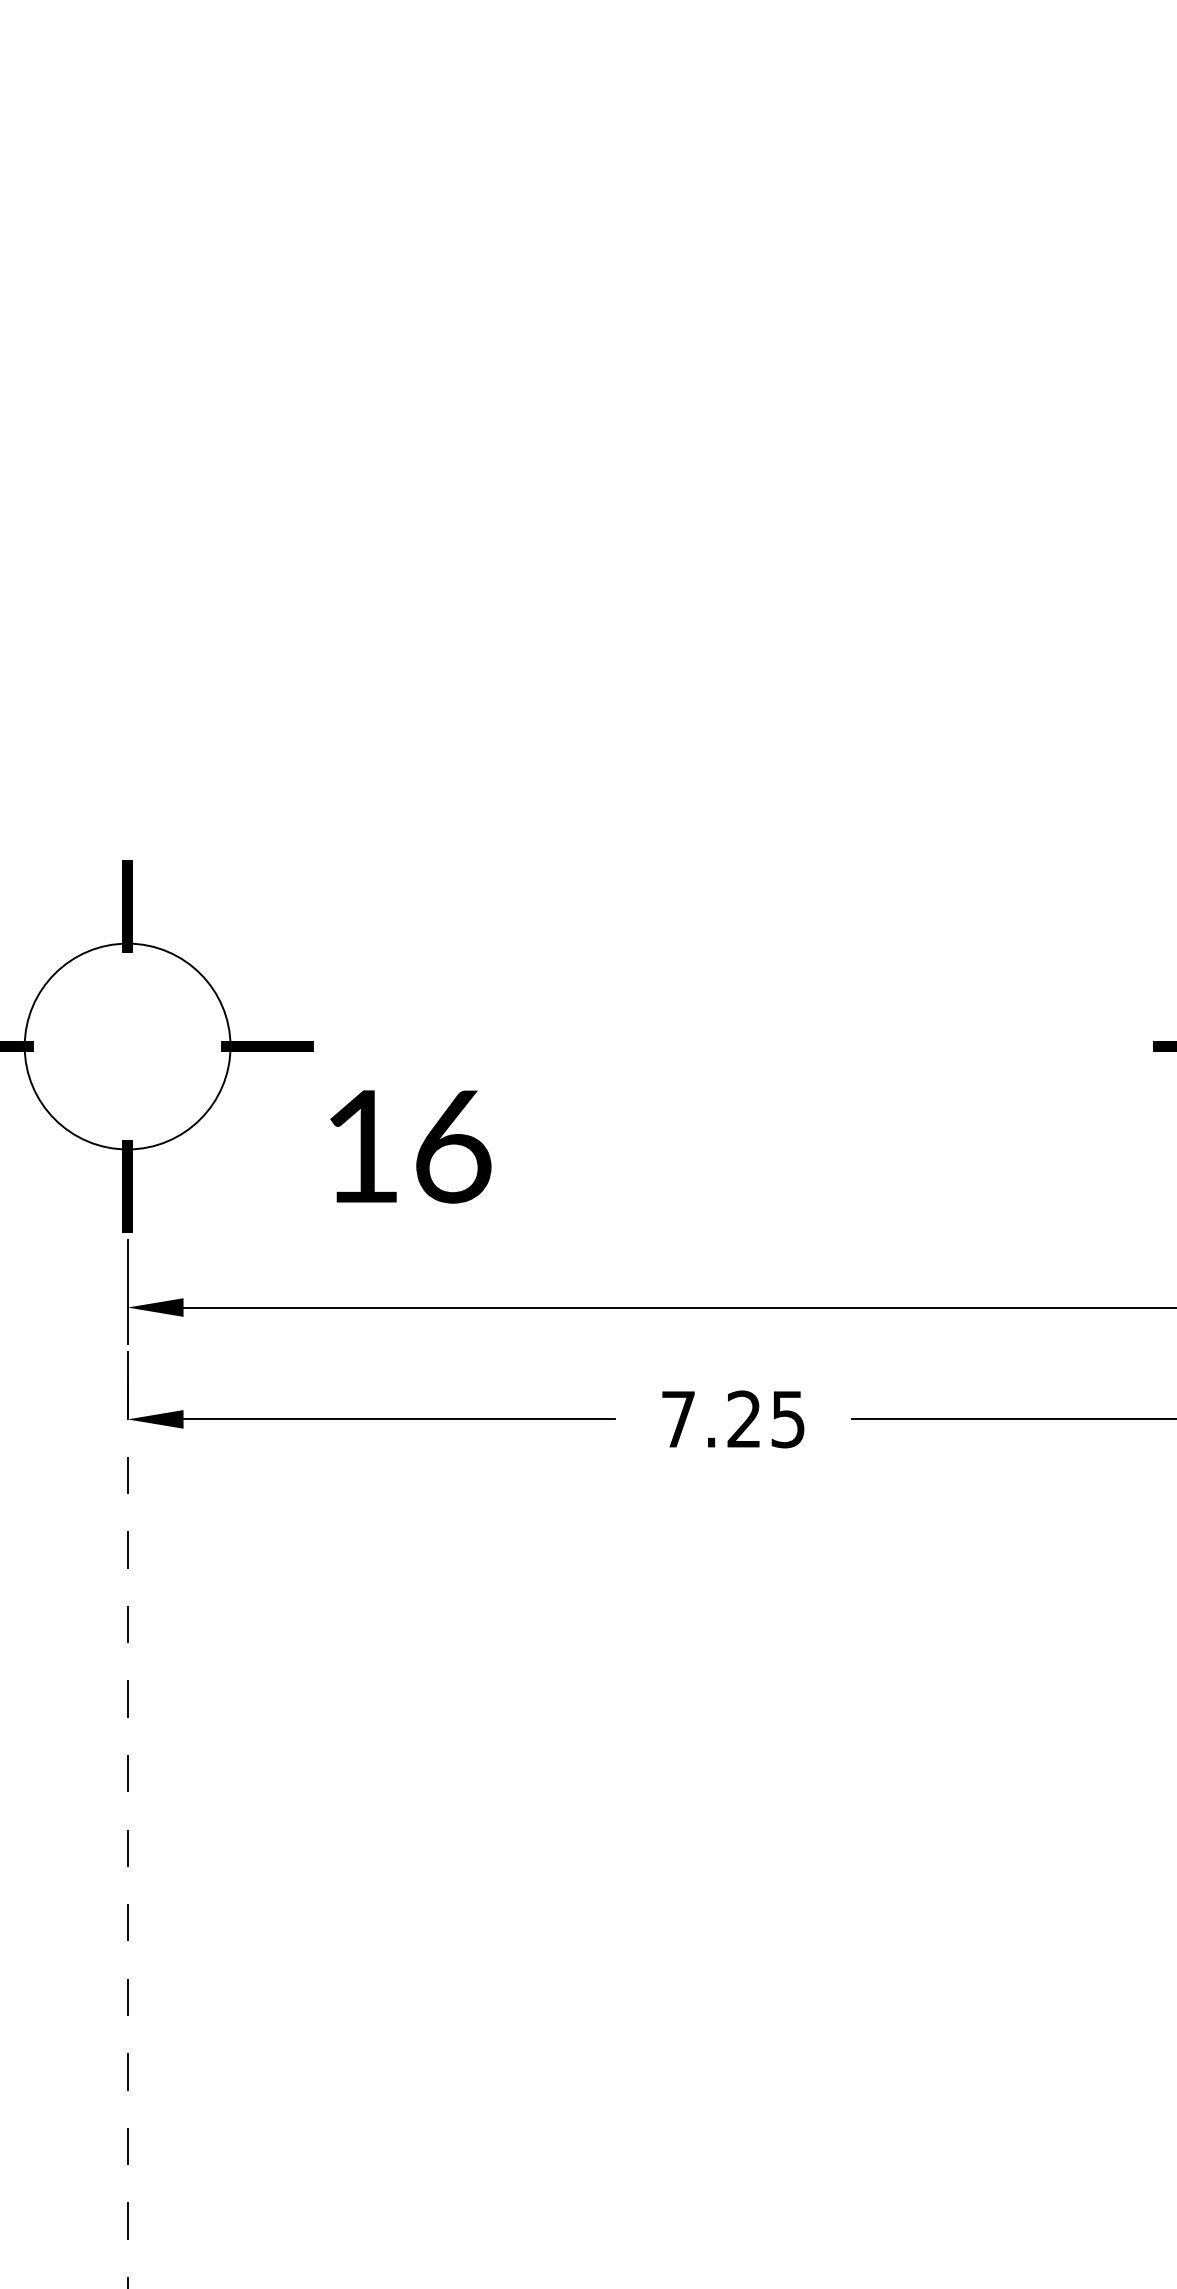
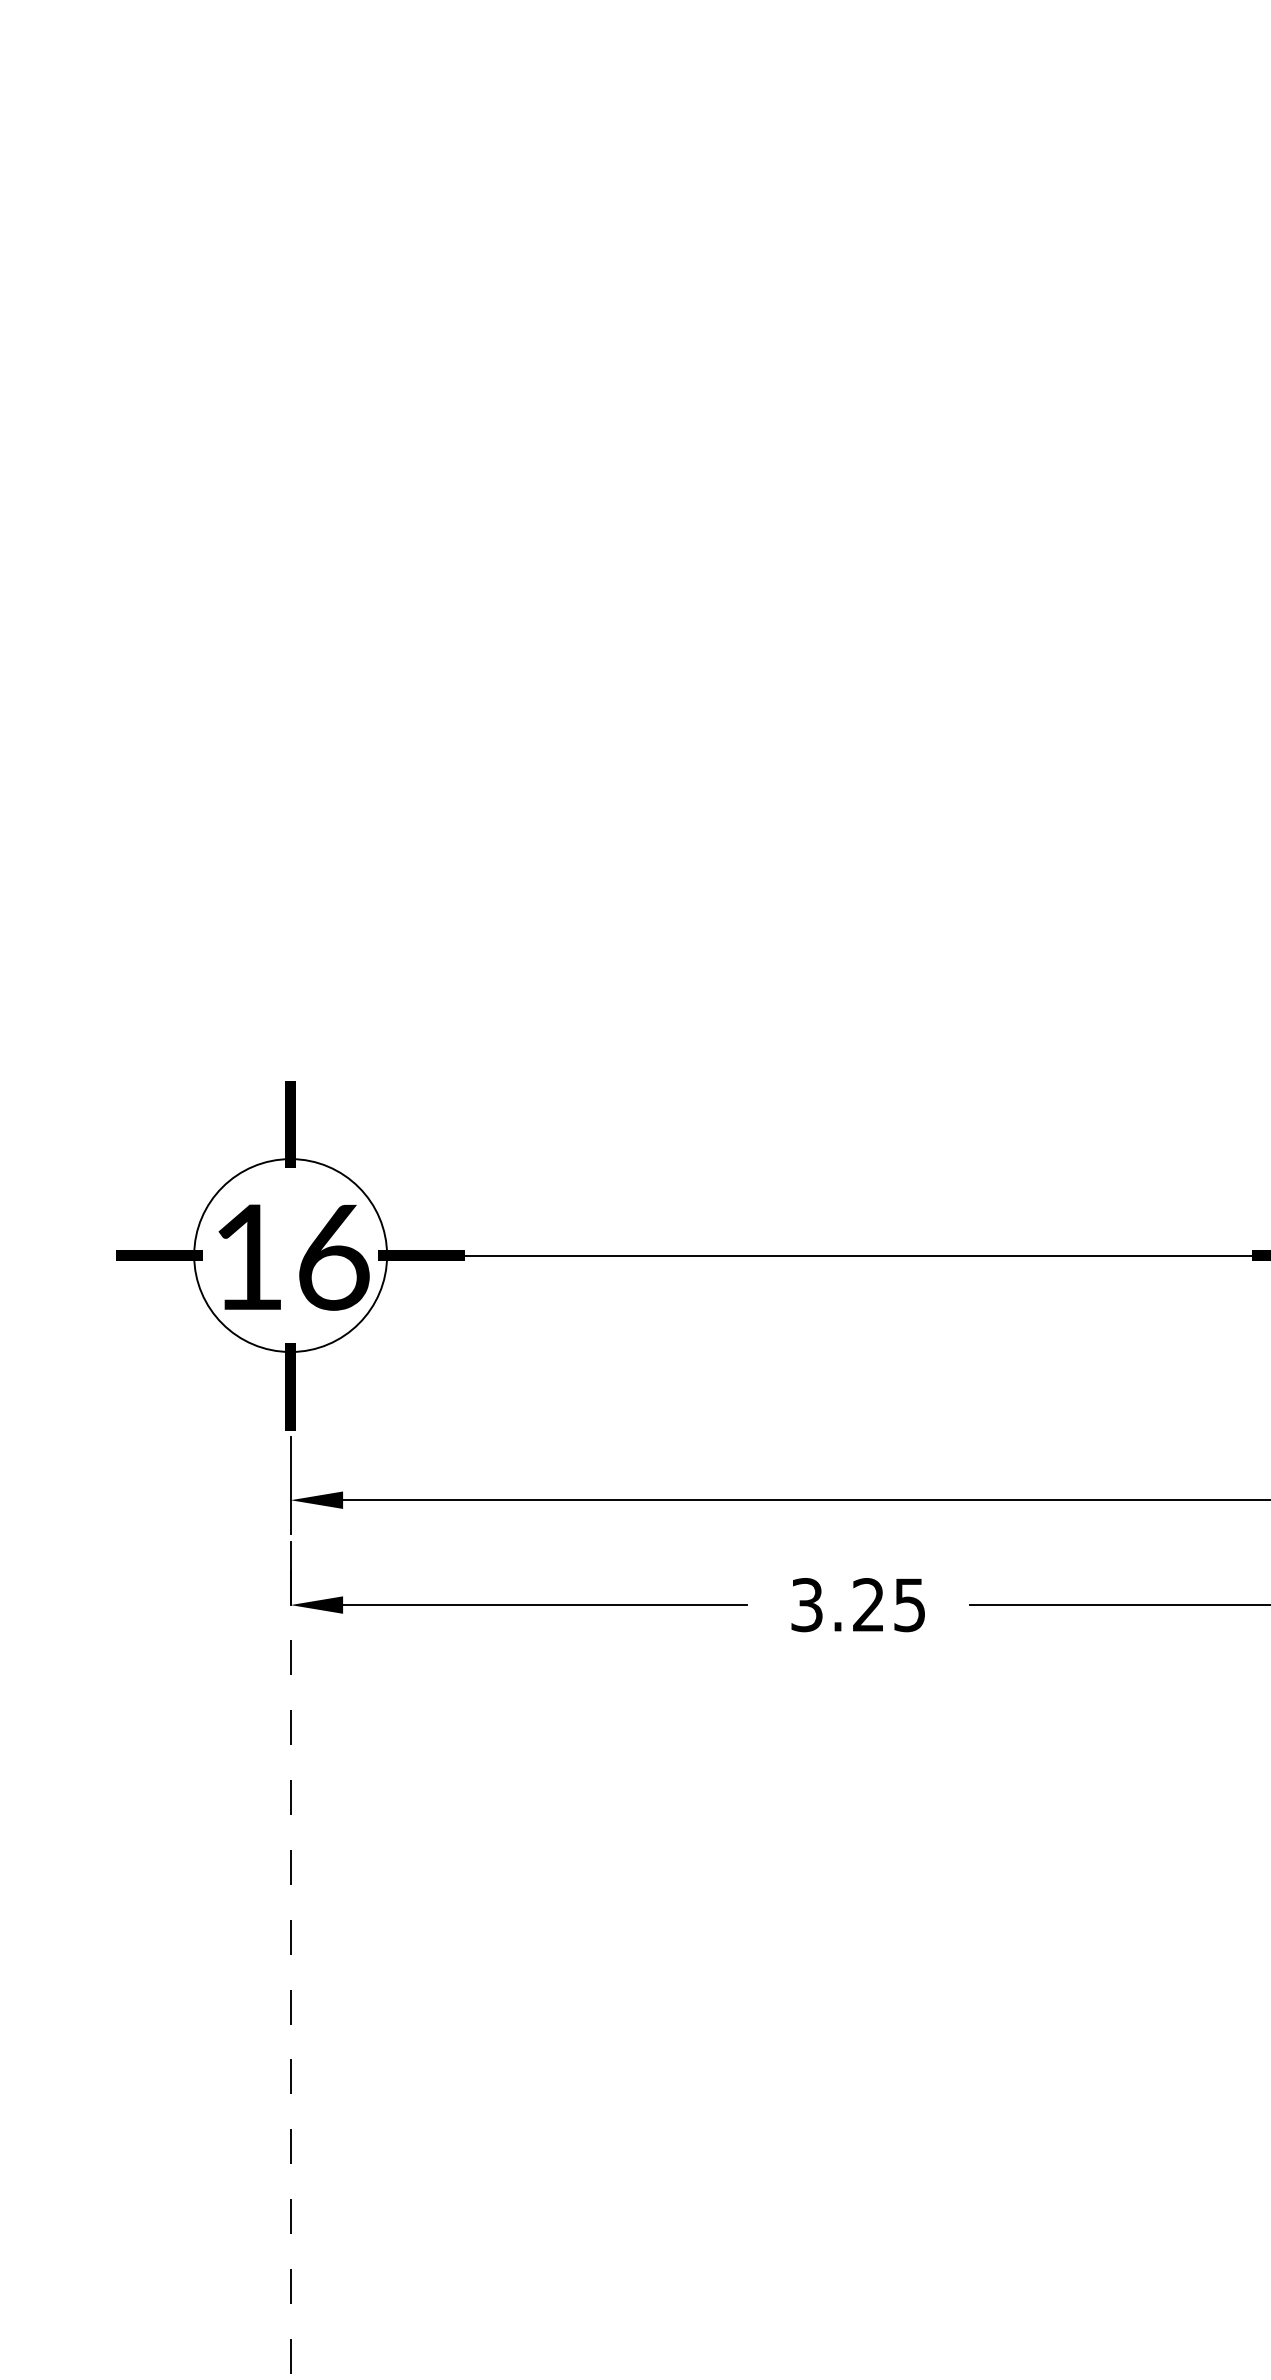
line: (733, 1046) -> (858, 1255), added
text: (410, 1146) -> (293, 1257), moved
text: (677, 1419) -> (806, 1605), 7.25 -> 3.25

